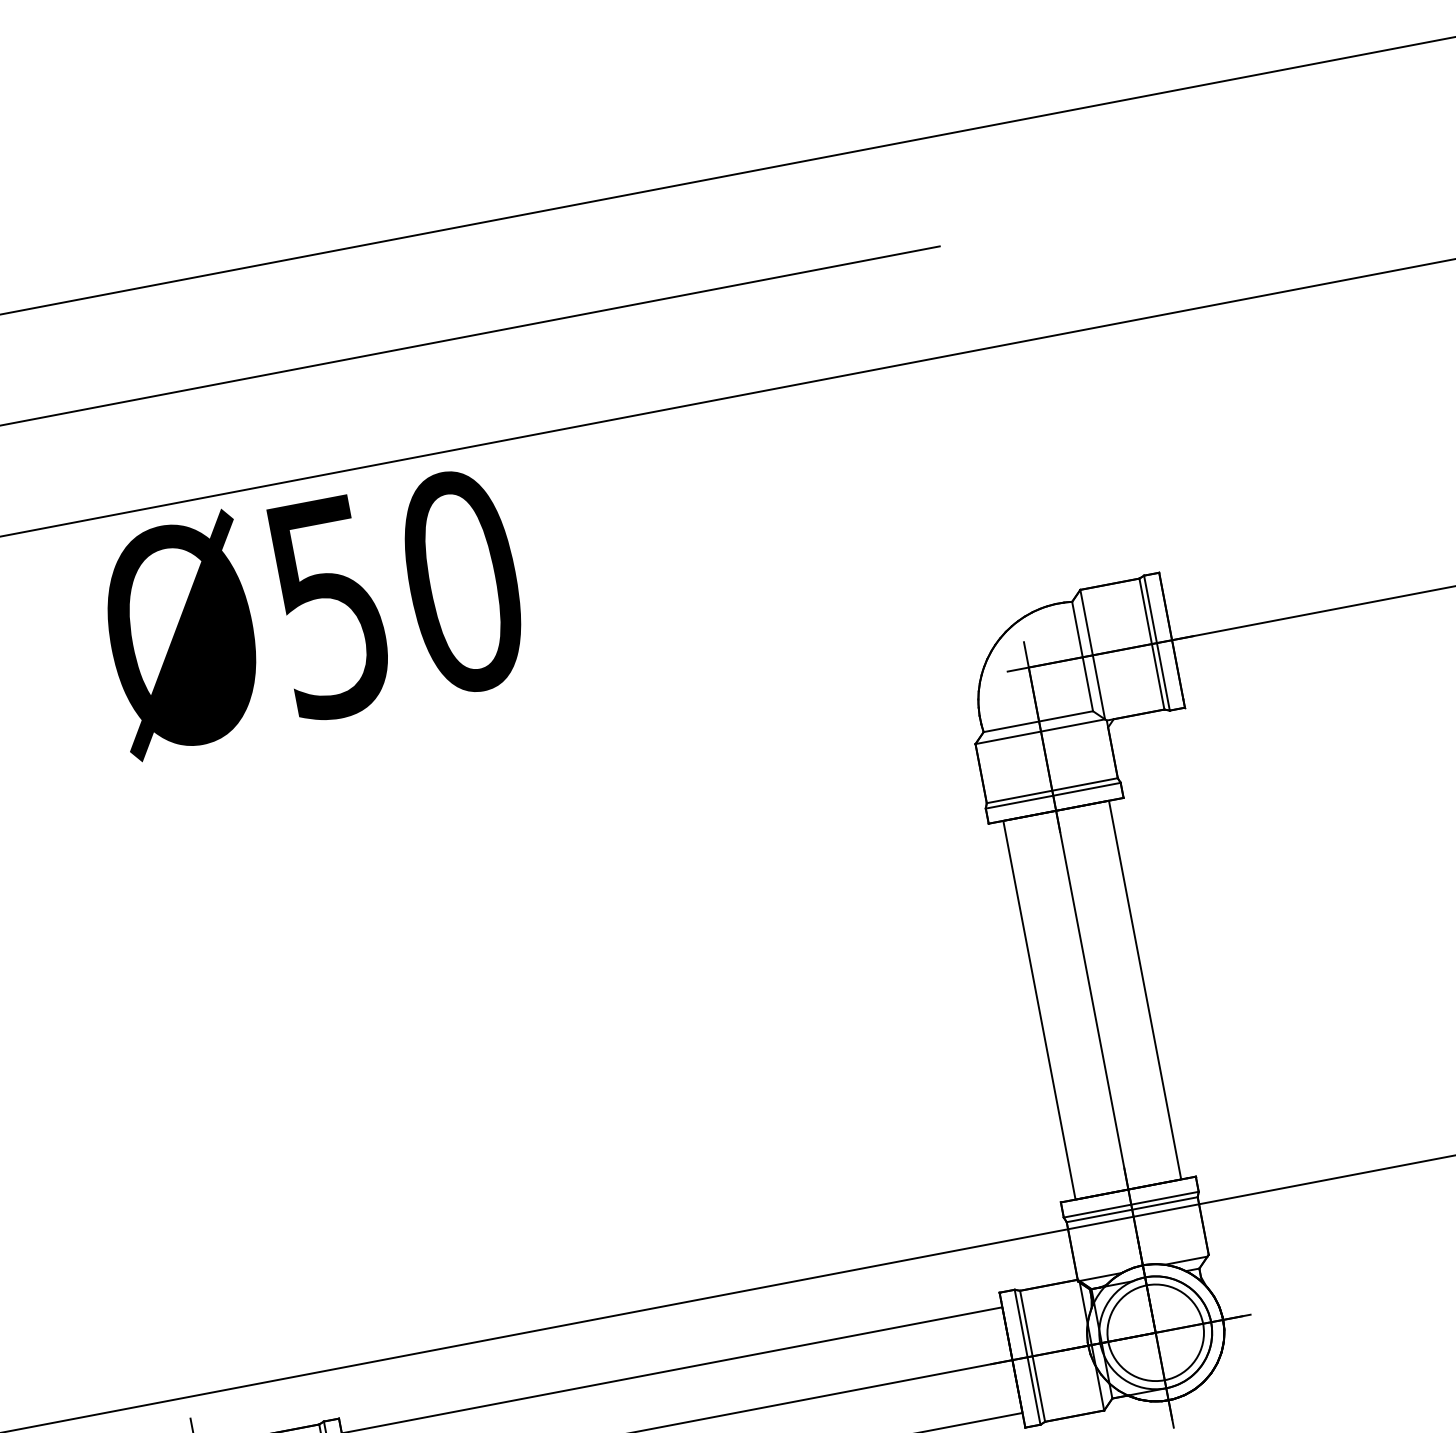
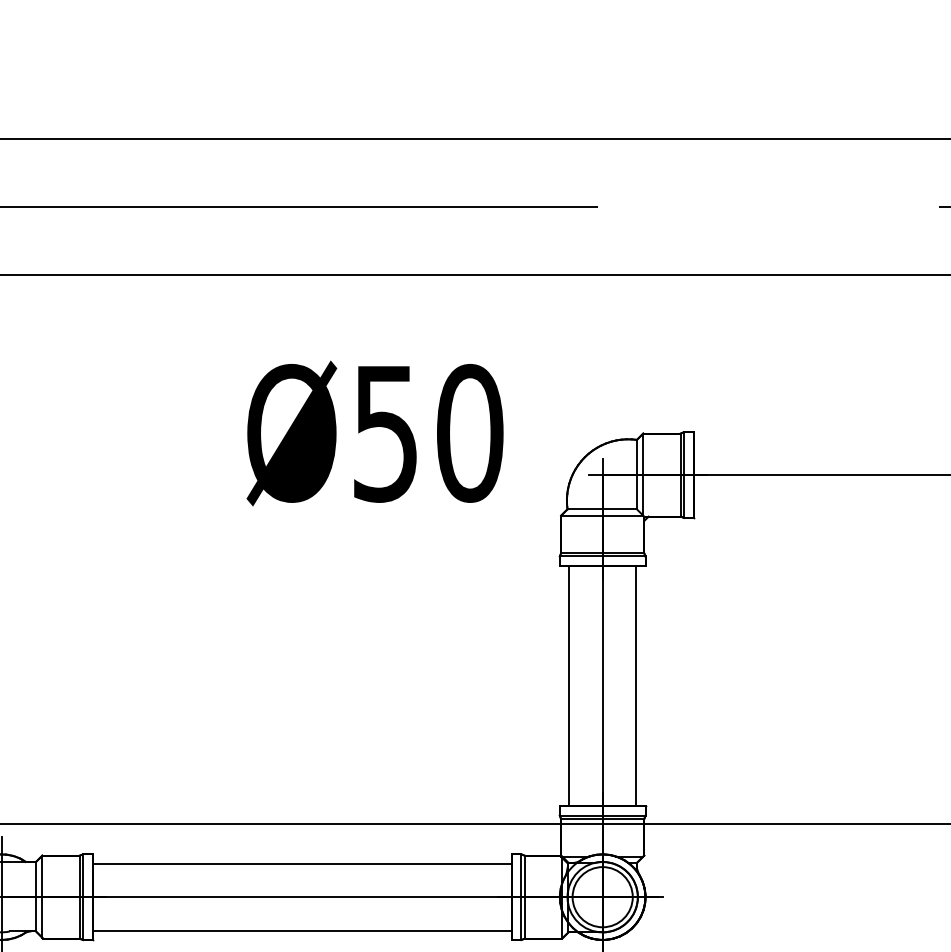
text: (312, 610) -> (374, 433), moved

